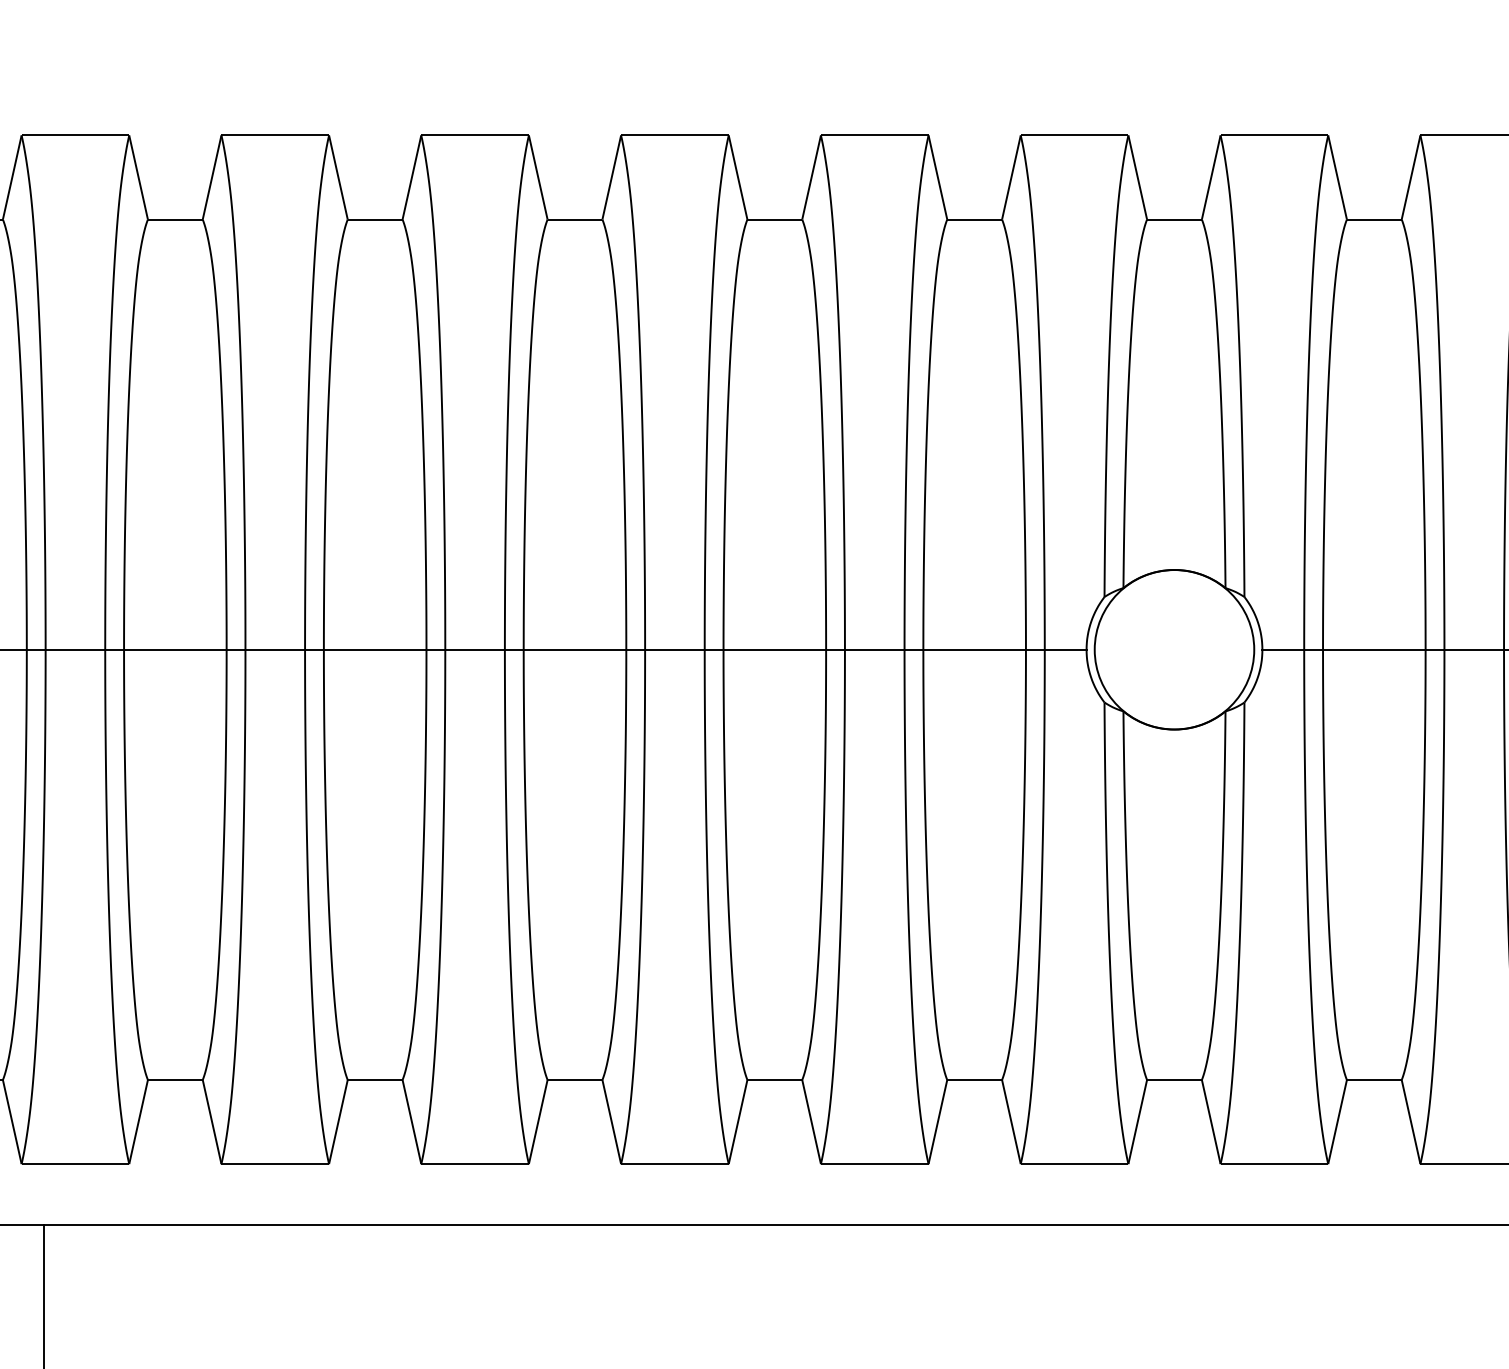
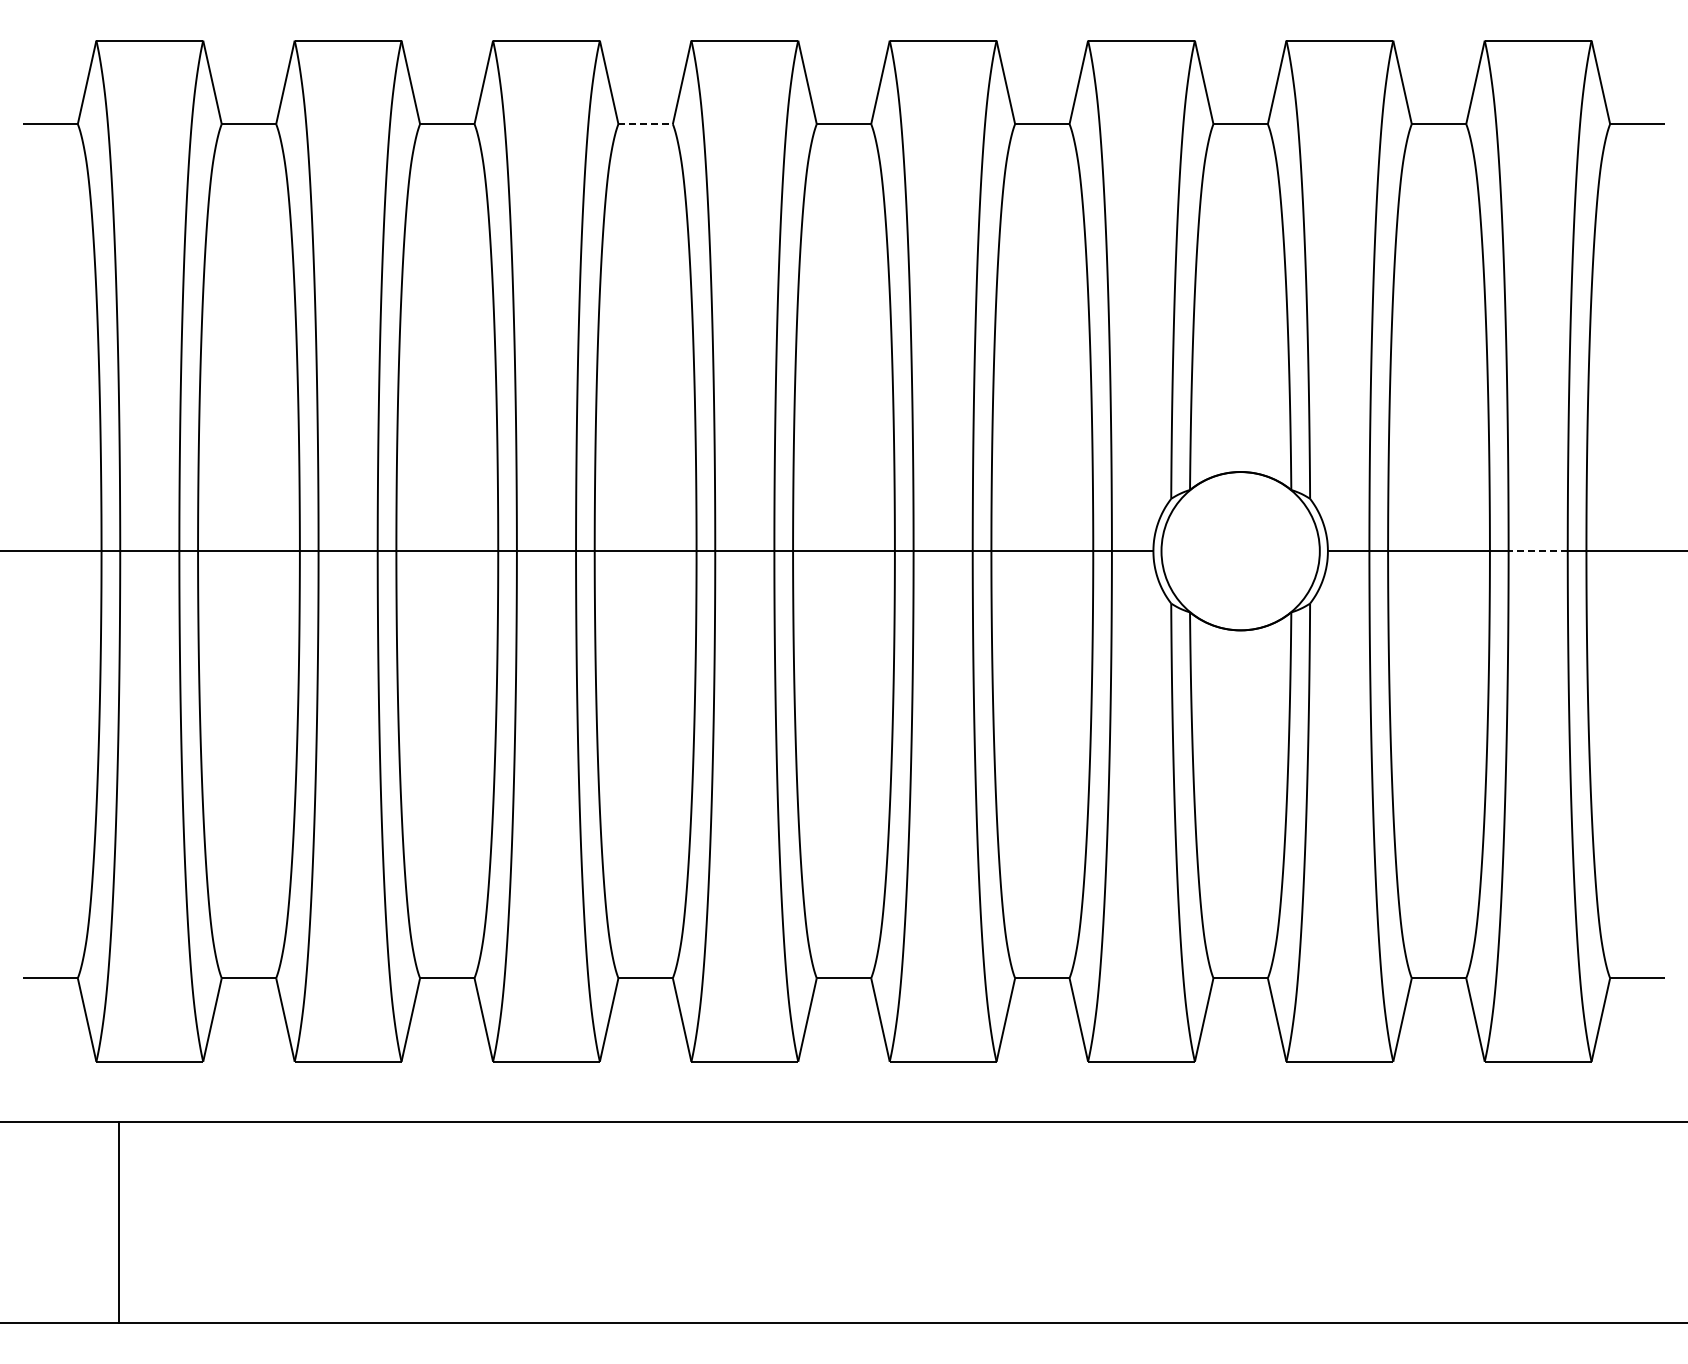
line: (574, 219) -> (645, 124), solid -> dashed
line: (1474, 650) -> (1538, 551), solid -> dashed

